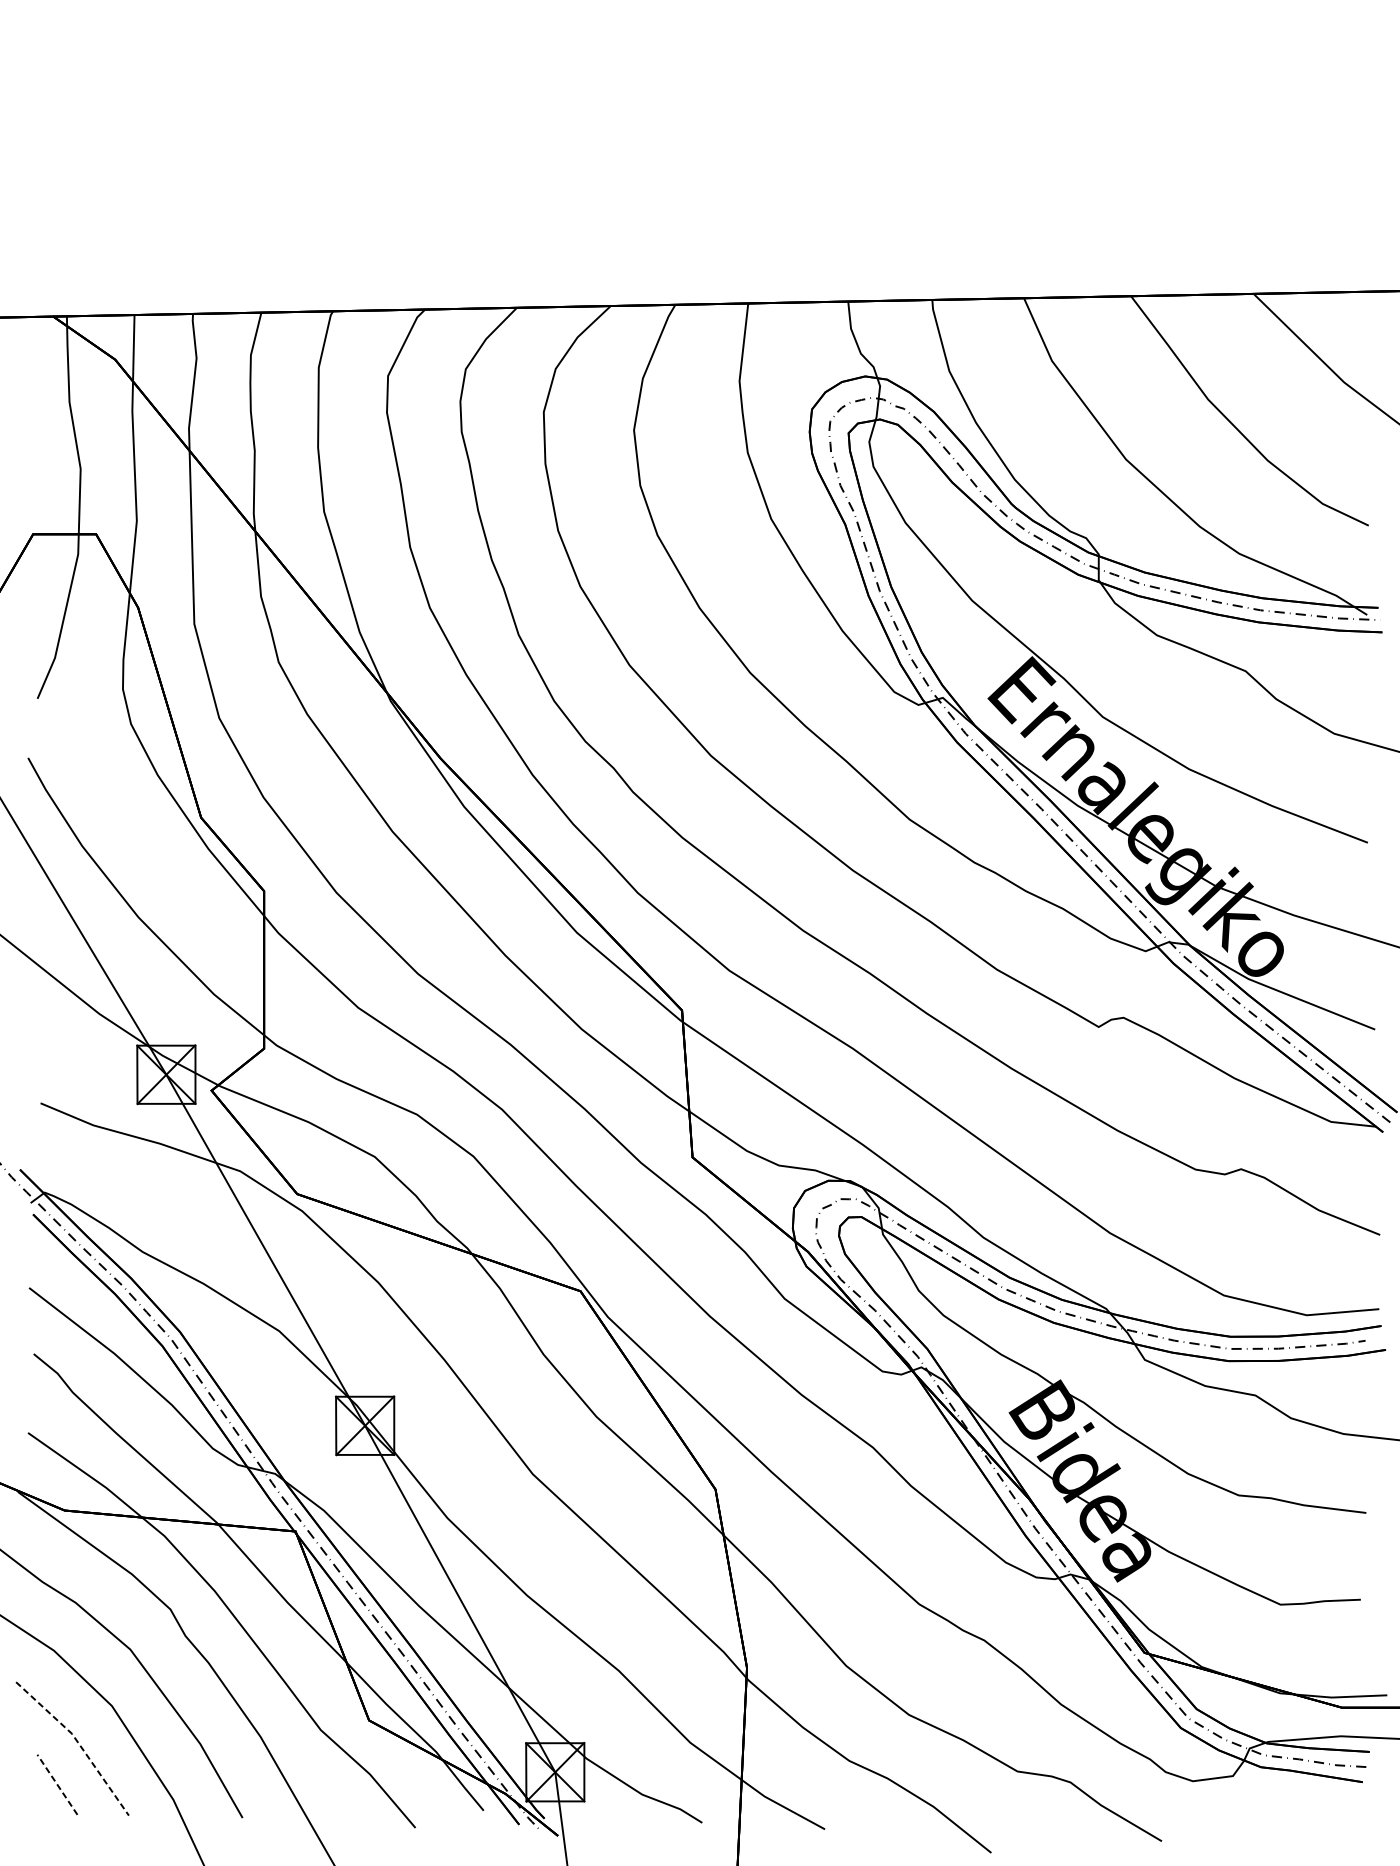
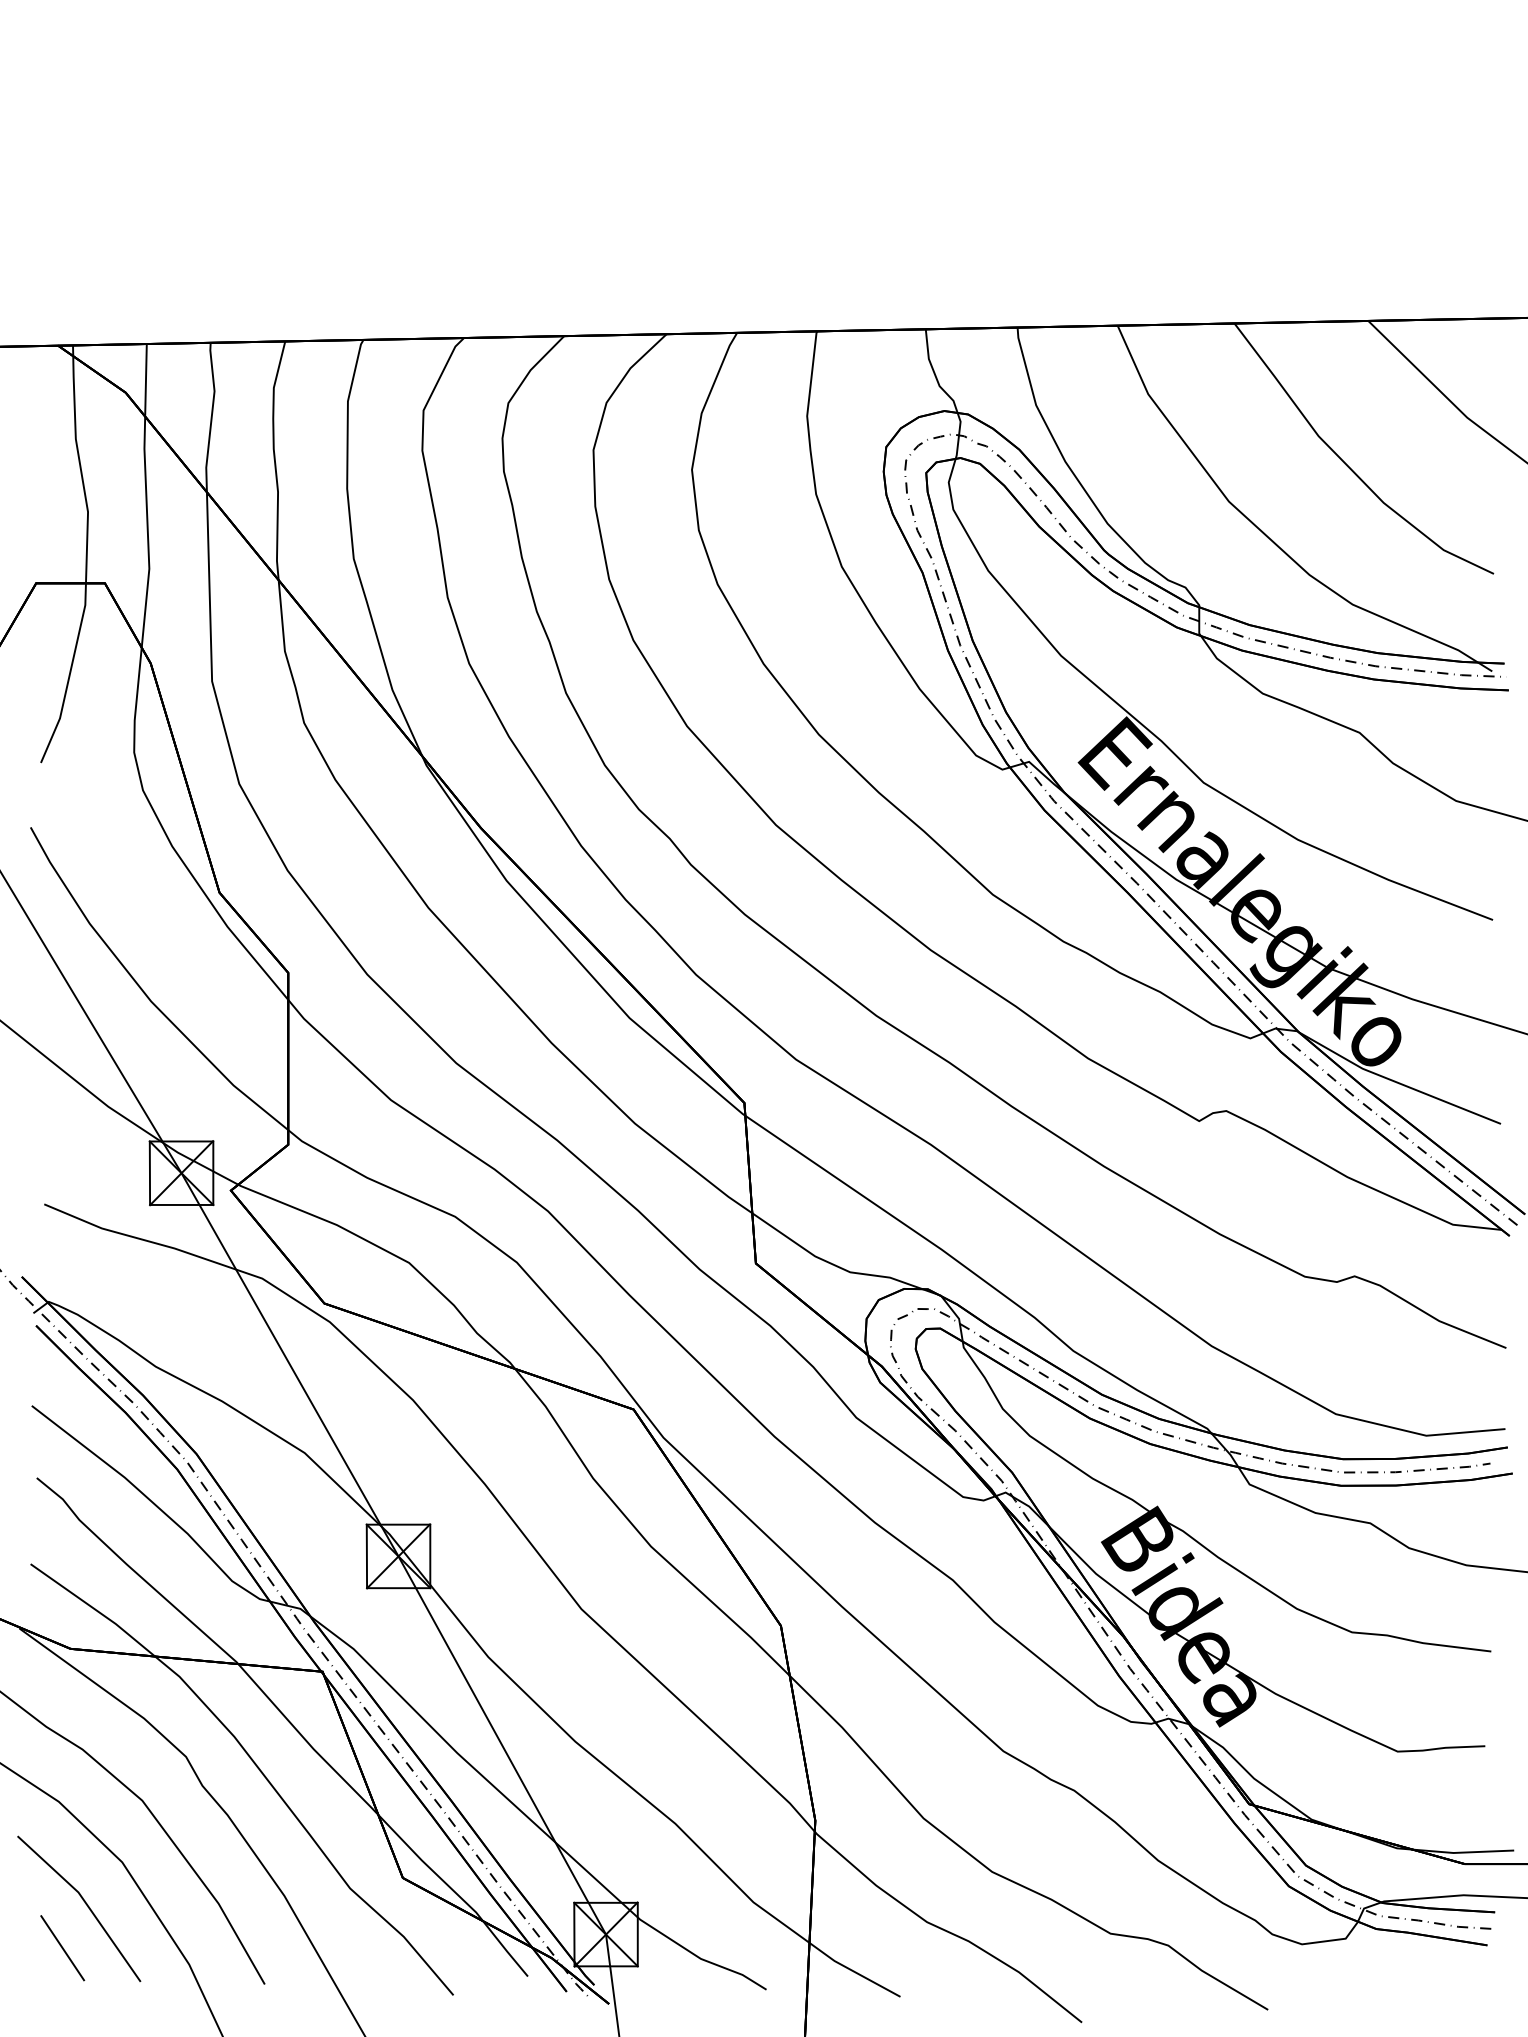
line: (78, 1743) -> (85, 1903), dashed -> solid
line: (57, 1784) -> (62, 1947), dashed -> solid

